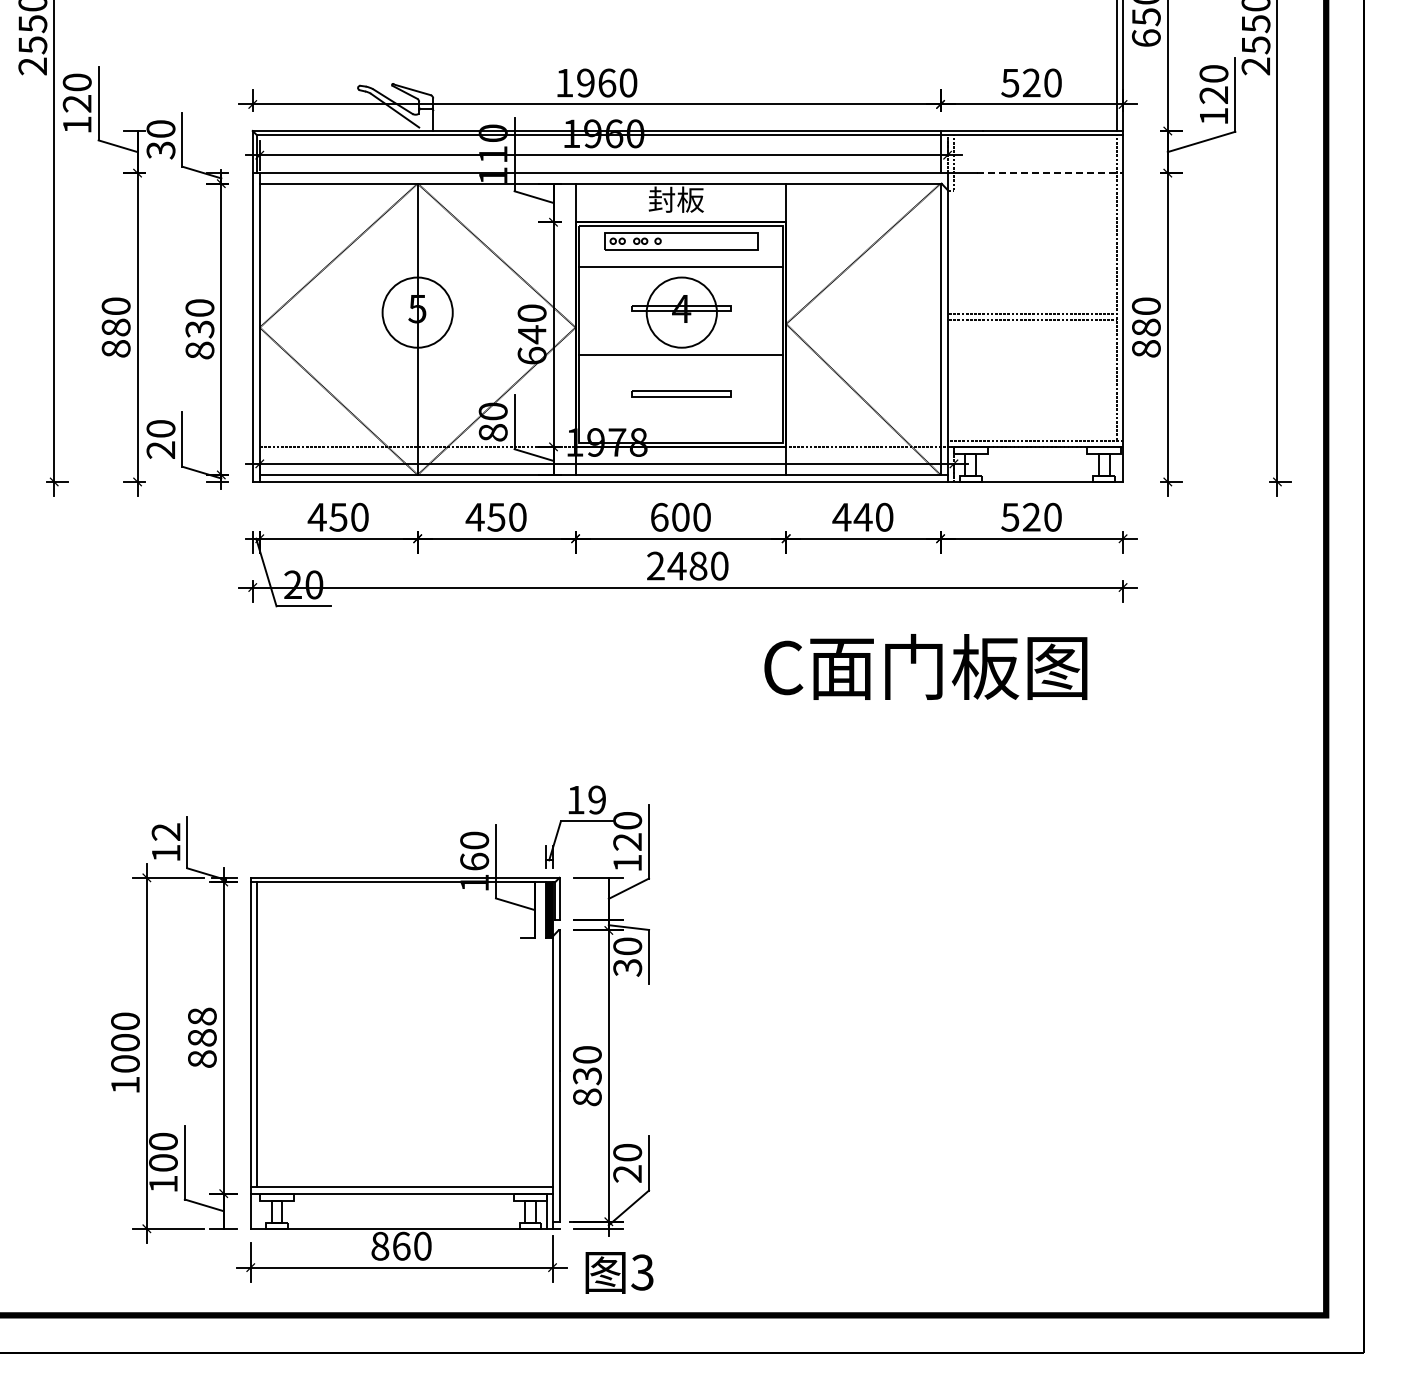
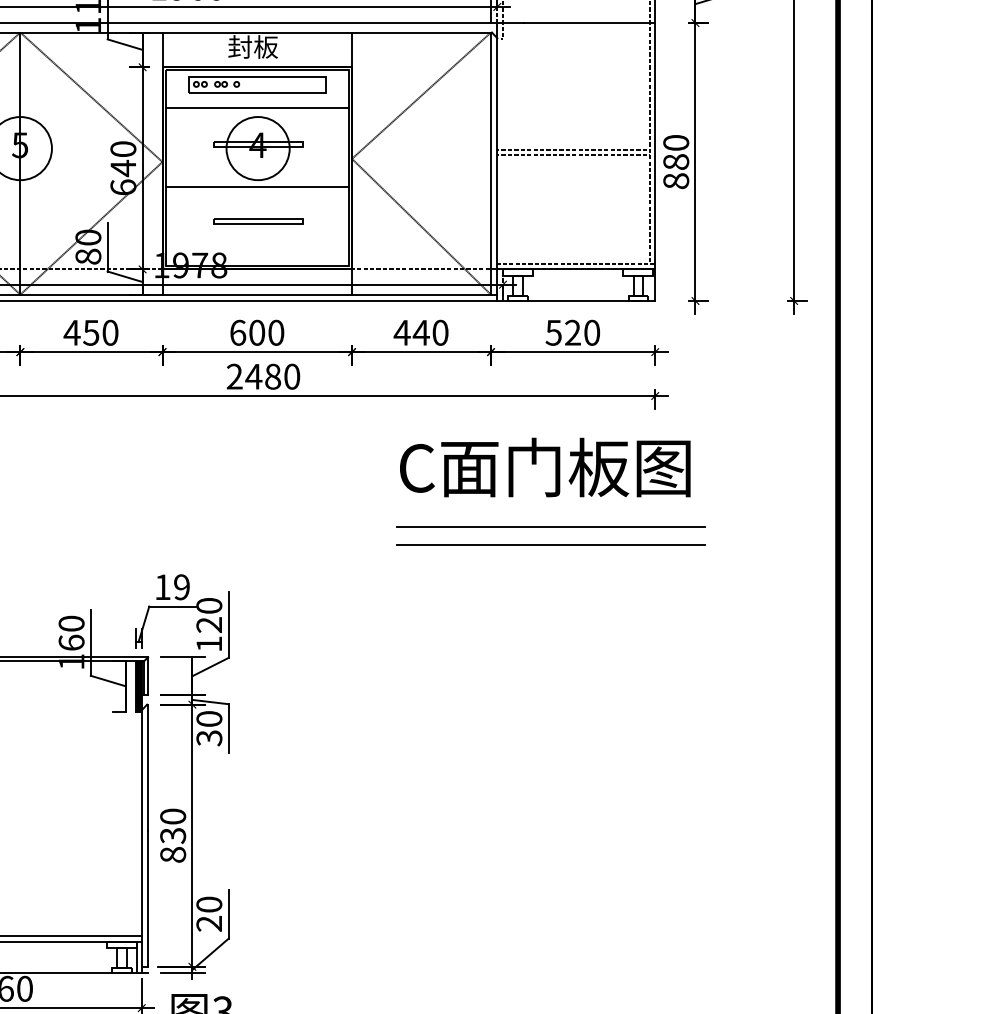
line: (1050, 173) -> (589, 23), dashed -> solid
text: (925, 666) -> (544, 467), moved
line: (1006, 732) -> (550, 526), added
line: (1006, 753) -> (550, 545), added

